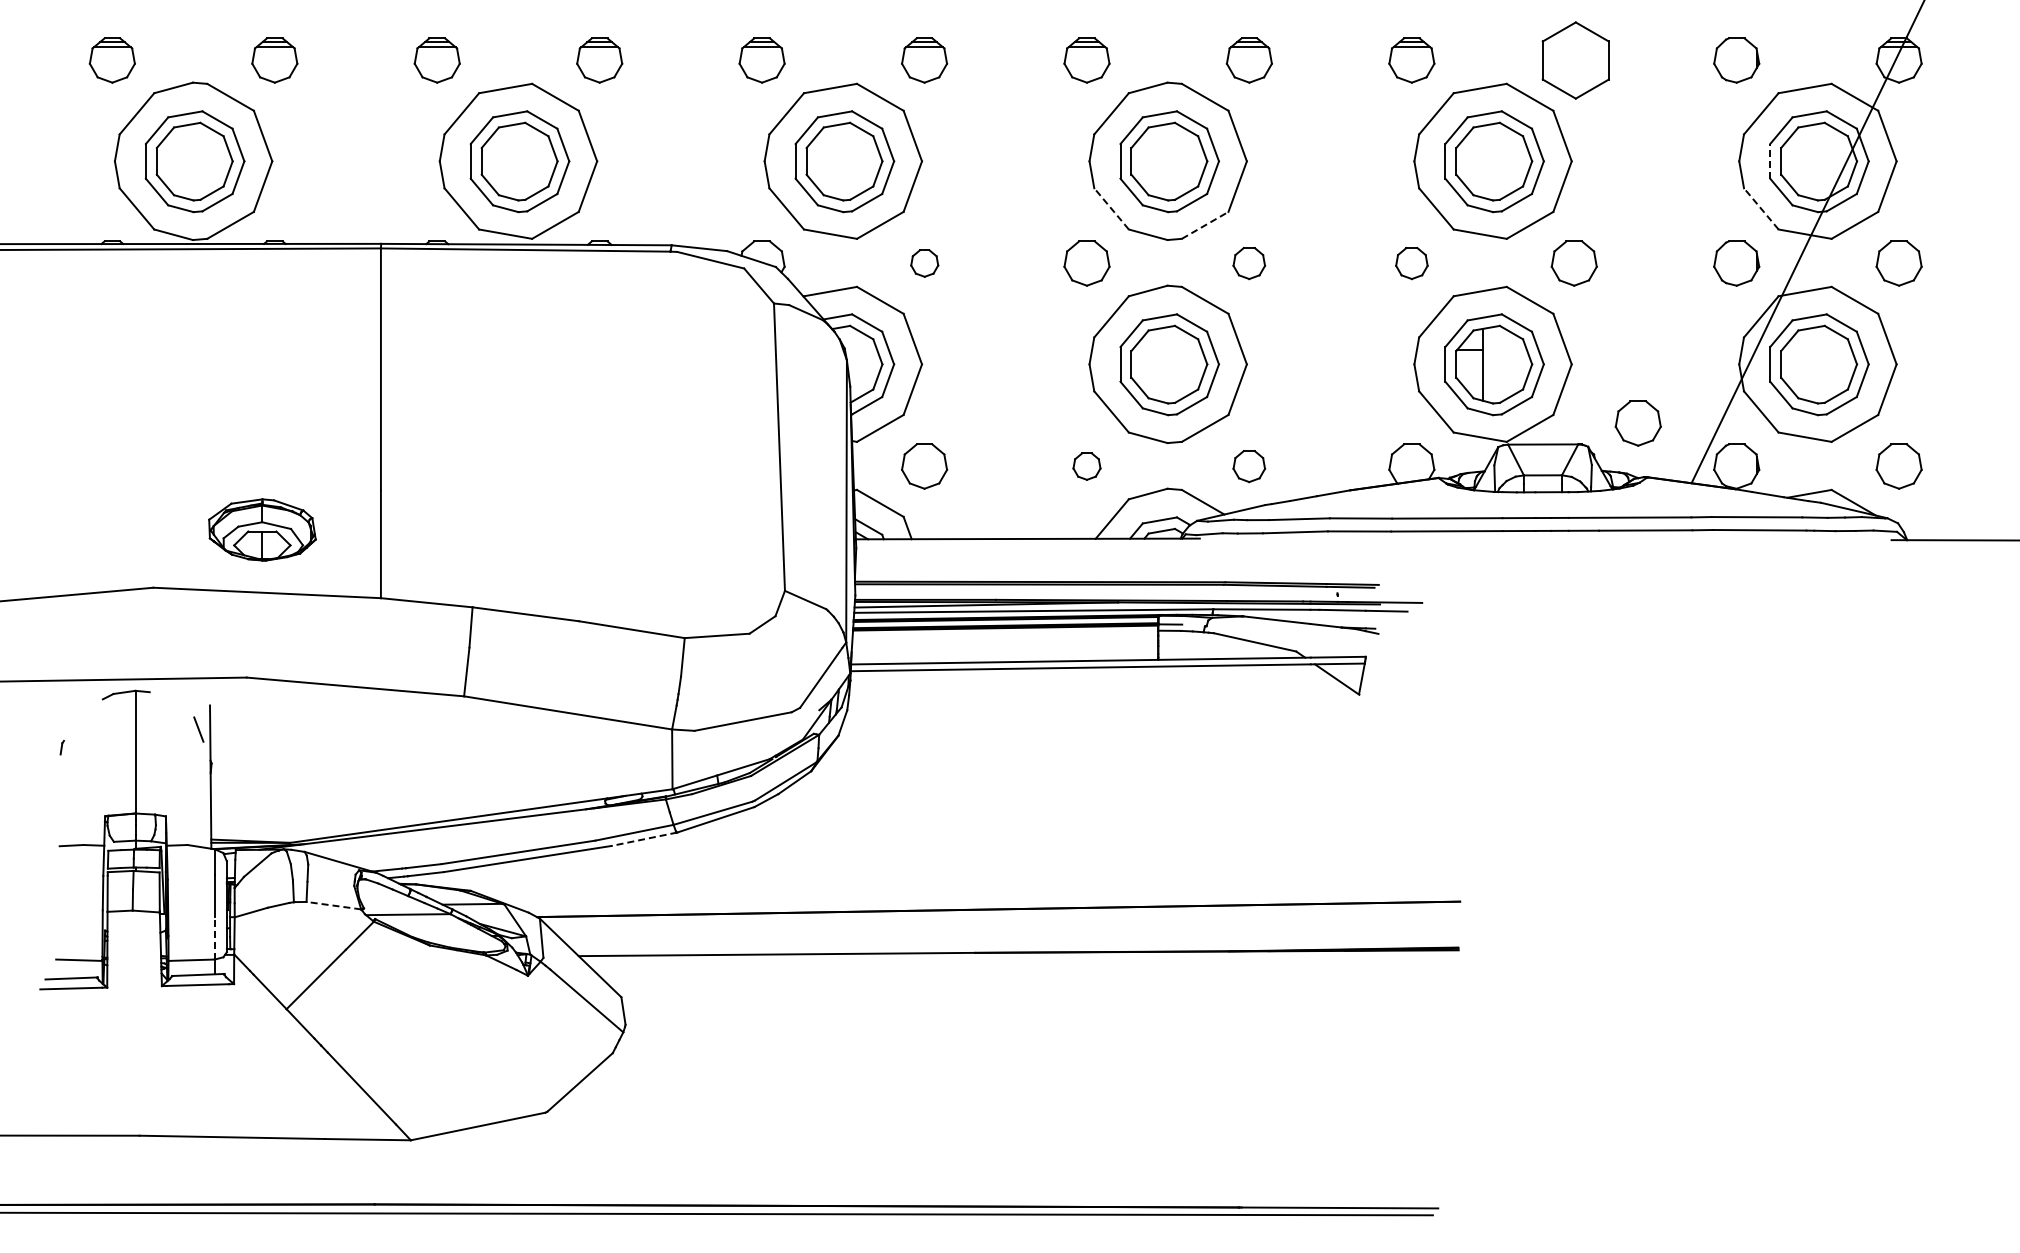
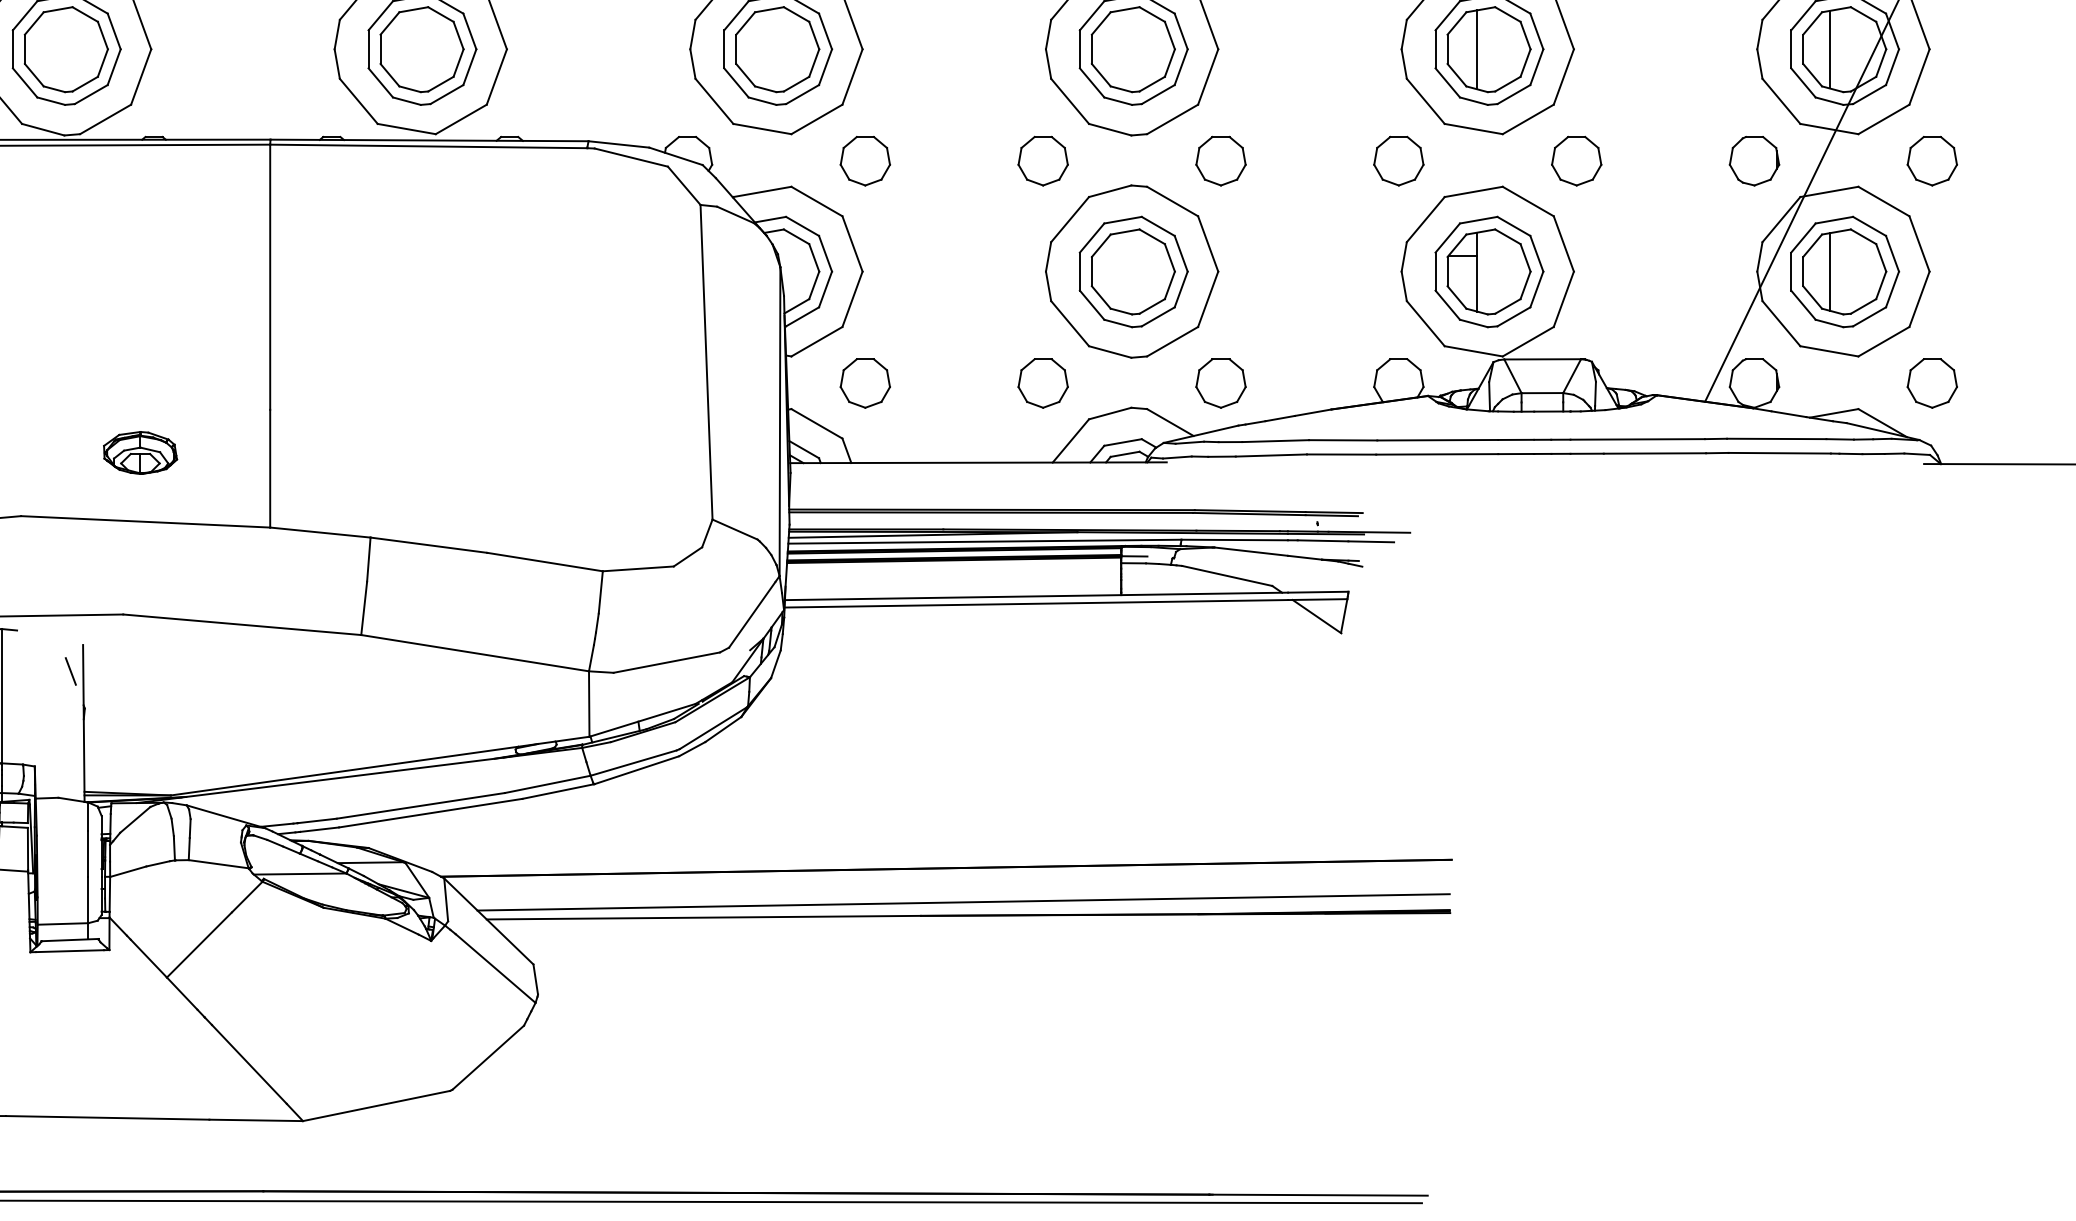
line: (1770, 160) -> (1791, 48), dashed -> solid
line: (1483, 161) -> (1477, 49), added
line: (1805, 161) -> (1829, 49), added
line: (1111, 208) -> (1070, 100), dashed -> solid
line: (1761, 208) -> (1781, 100), dashed -> solid
line: (1205, 225) -> (1172, 119), dashed -> solid
part: (924, 263) -> (865, 161), size x1.67
part: (1248, 263) -> (1220, 161), size x1.43
part: (1411, 263) -> (1398, 161), size x1.43
line: (1805, 364) -> (1829, 271), added
part: (1637, 423) -> (1645, 336), removed
part: (1086, 466) -> (1042, 383), size x1.67
part: (1248, 466) -> (1220, 383), size x1.43
part: (262, 529) -> (140, 452), size x0.62
line: (644, 839) -> (558, 791), dashed -> solid
line: (333, 905) -> (218, 864), dashed -> solid
line: (214, 937) -> (87, 899), dashed -> solid
line: (1014, 940) -> (963, 902), added

